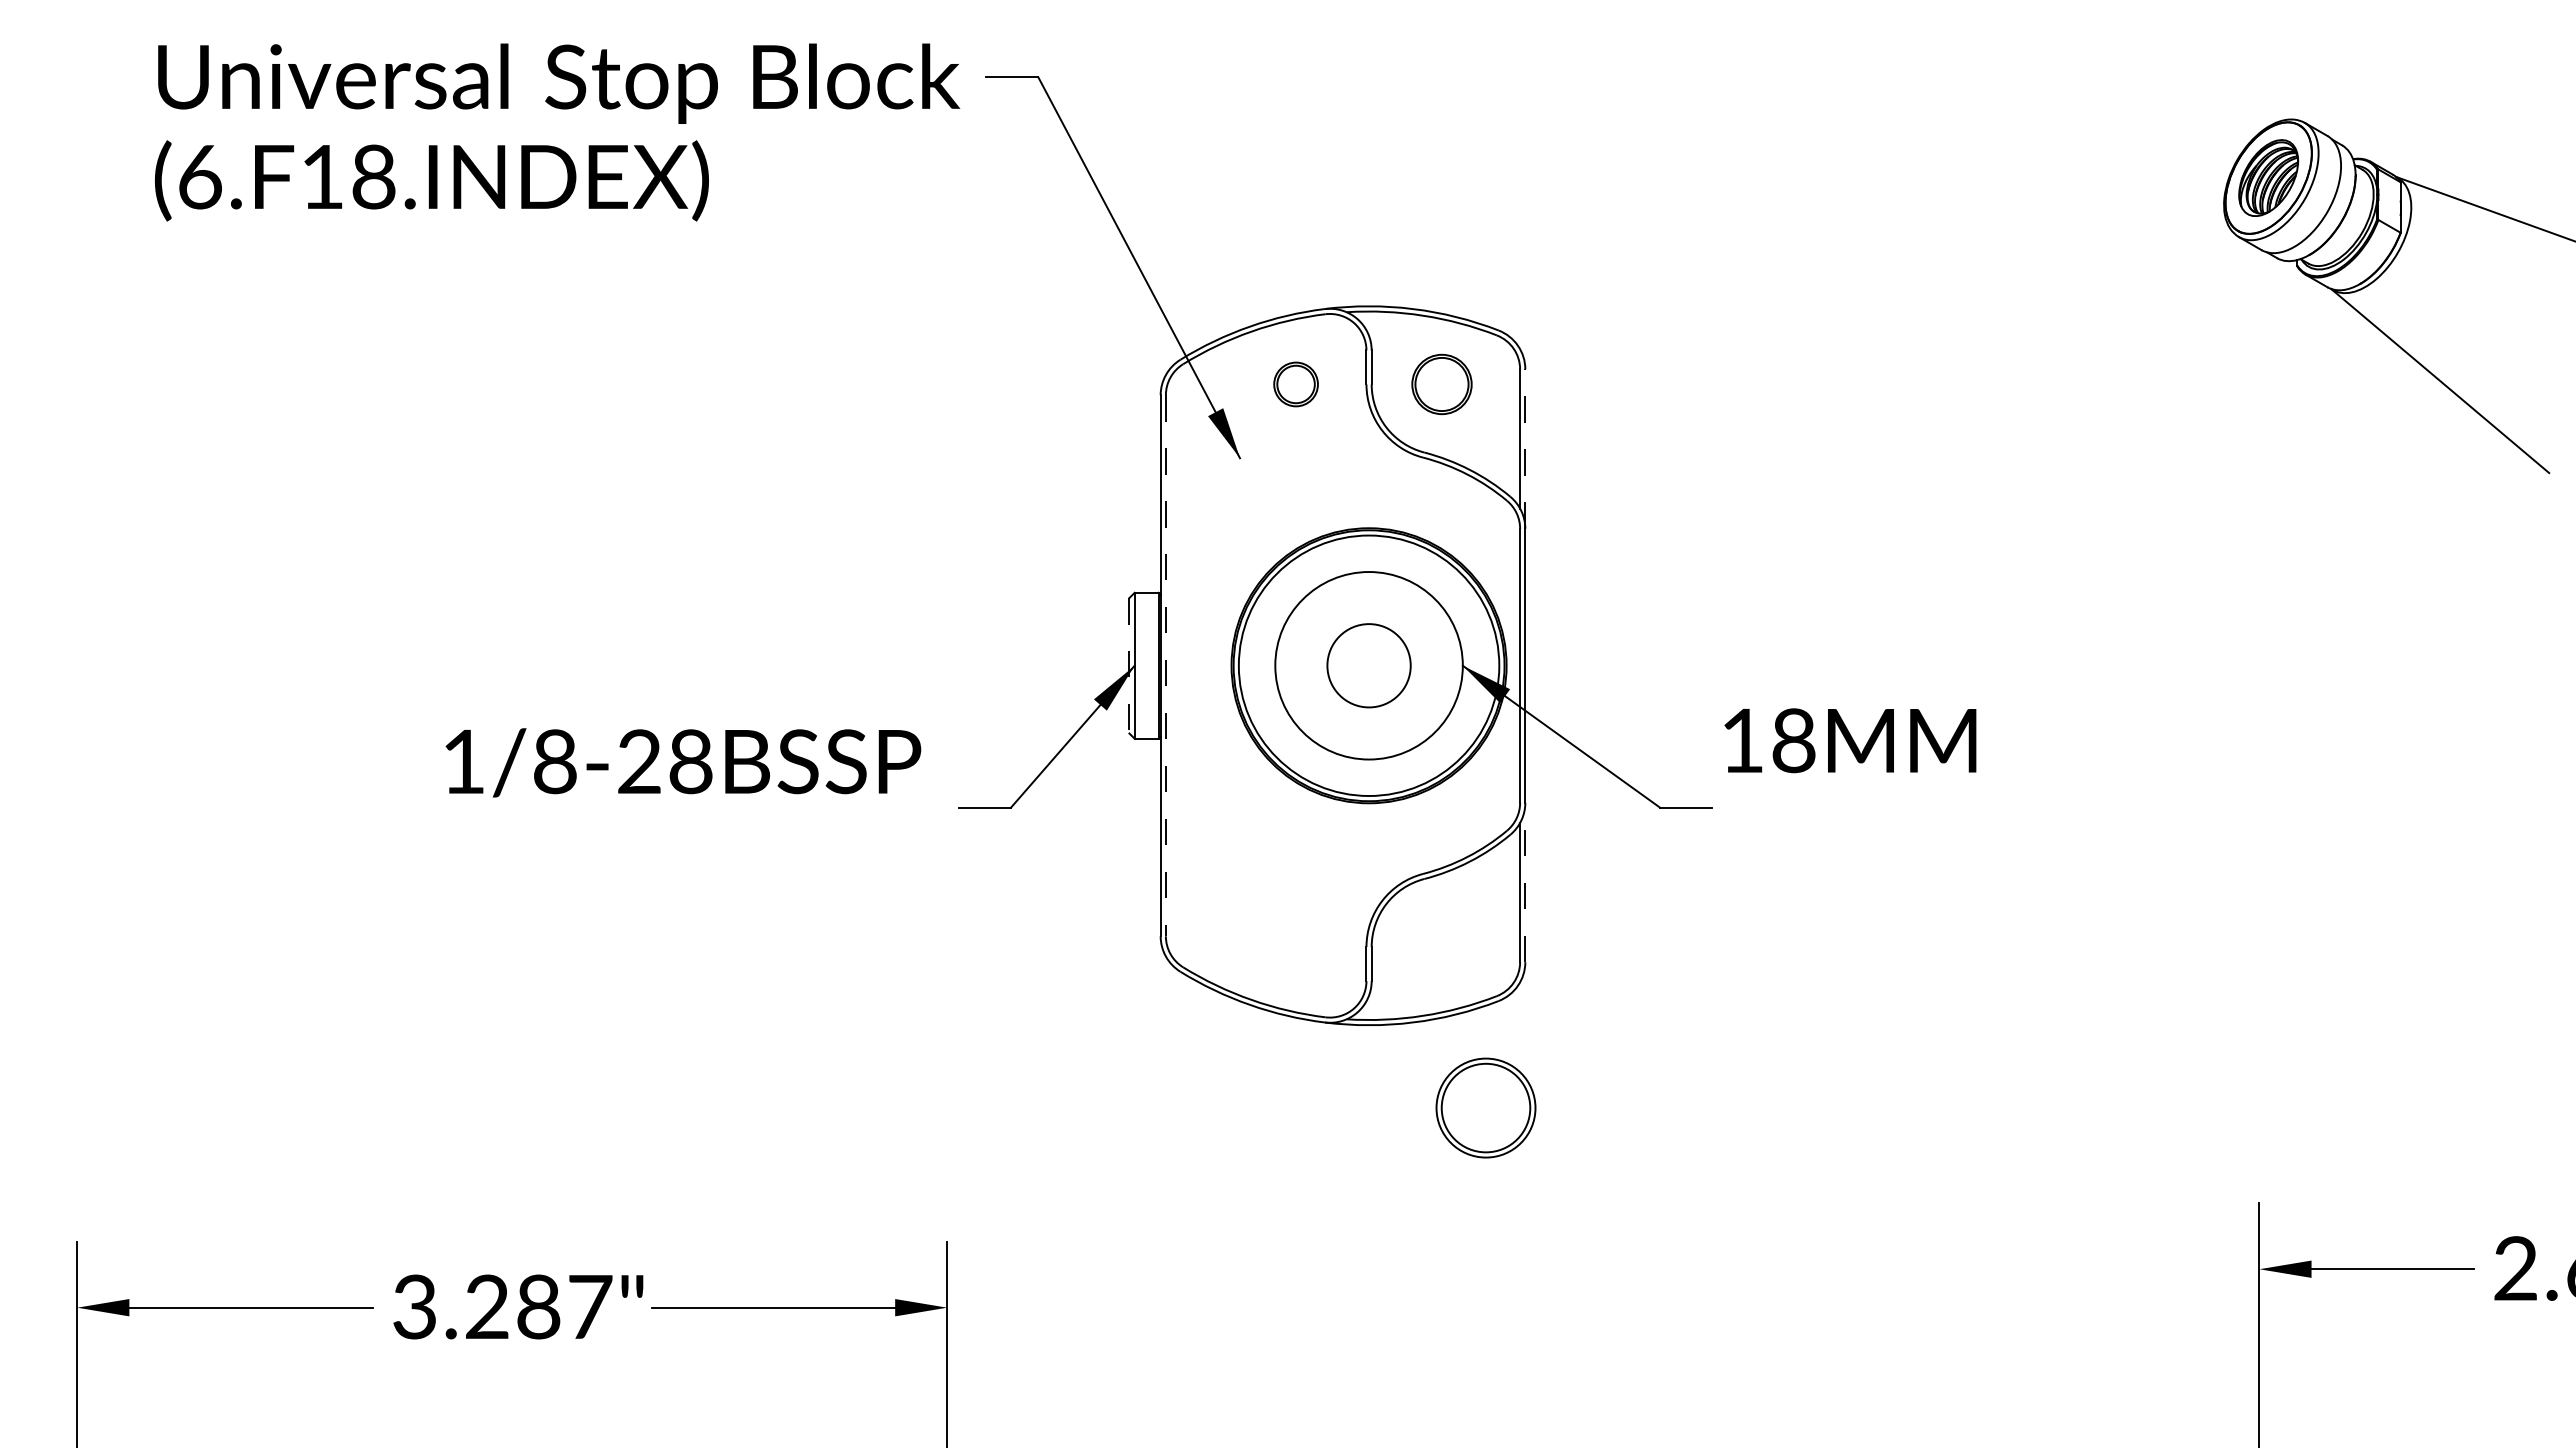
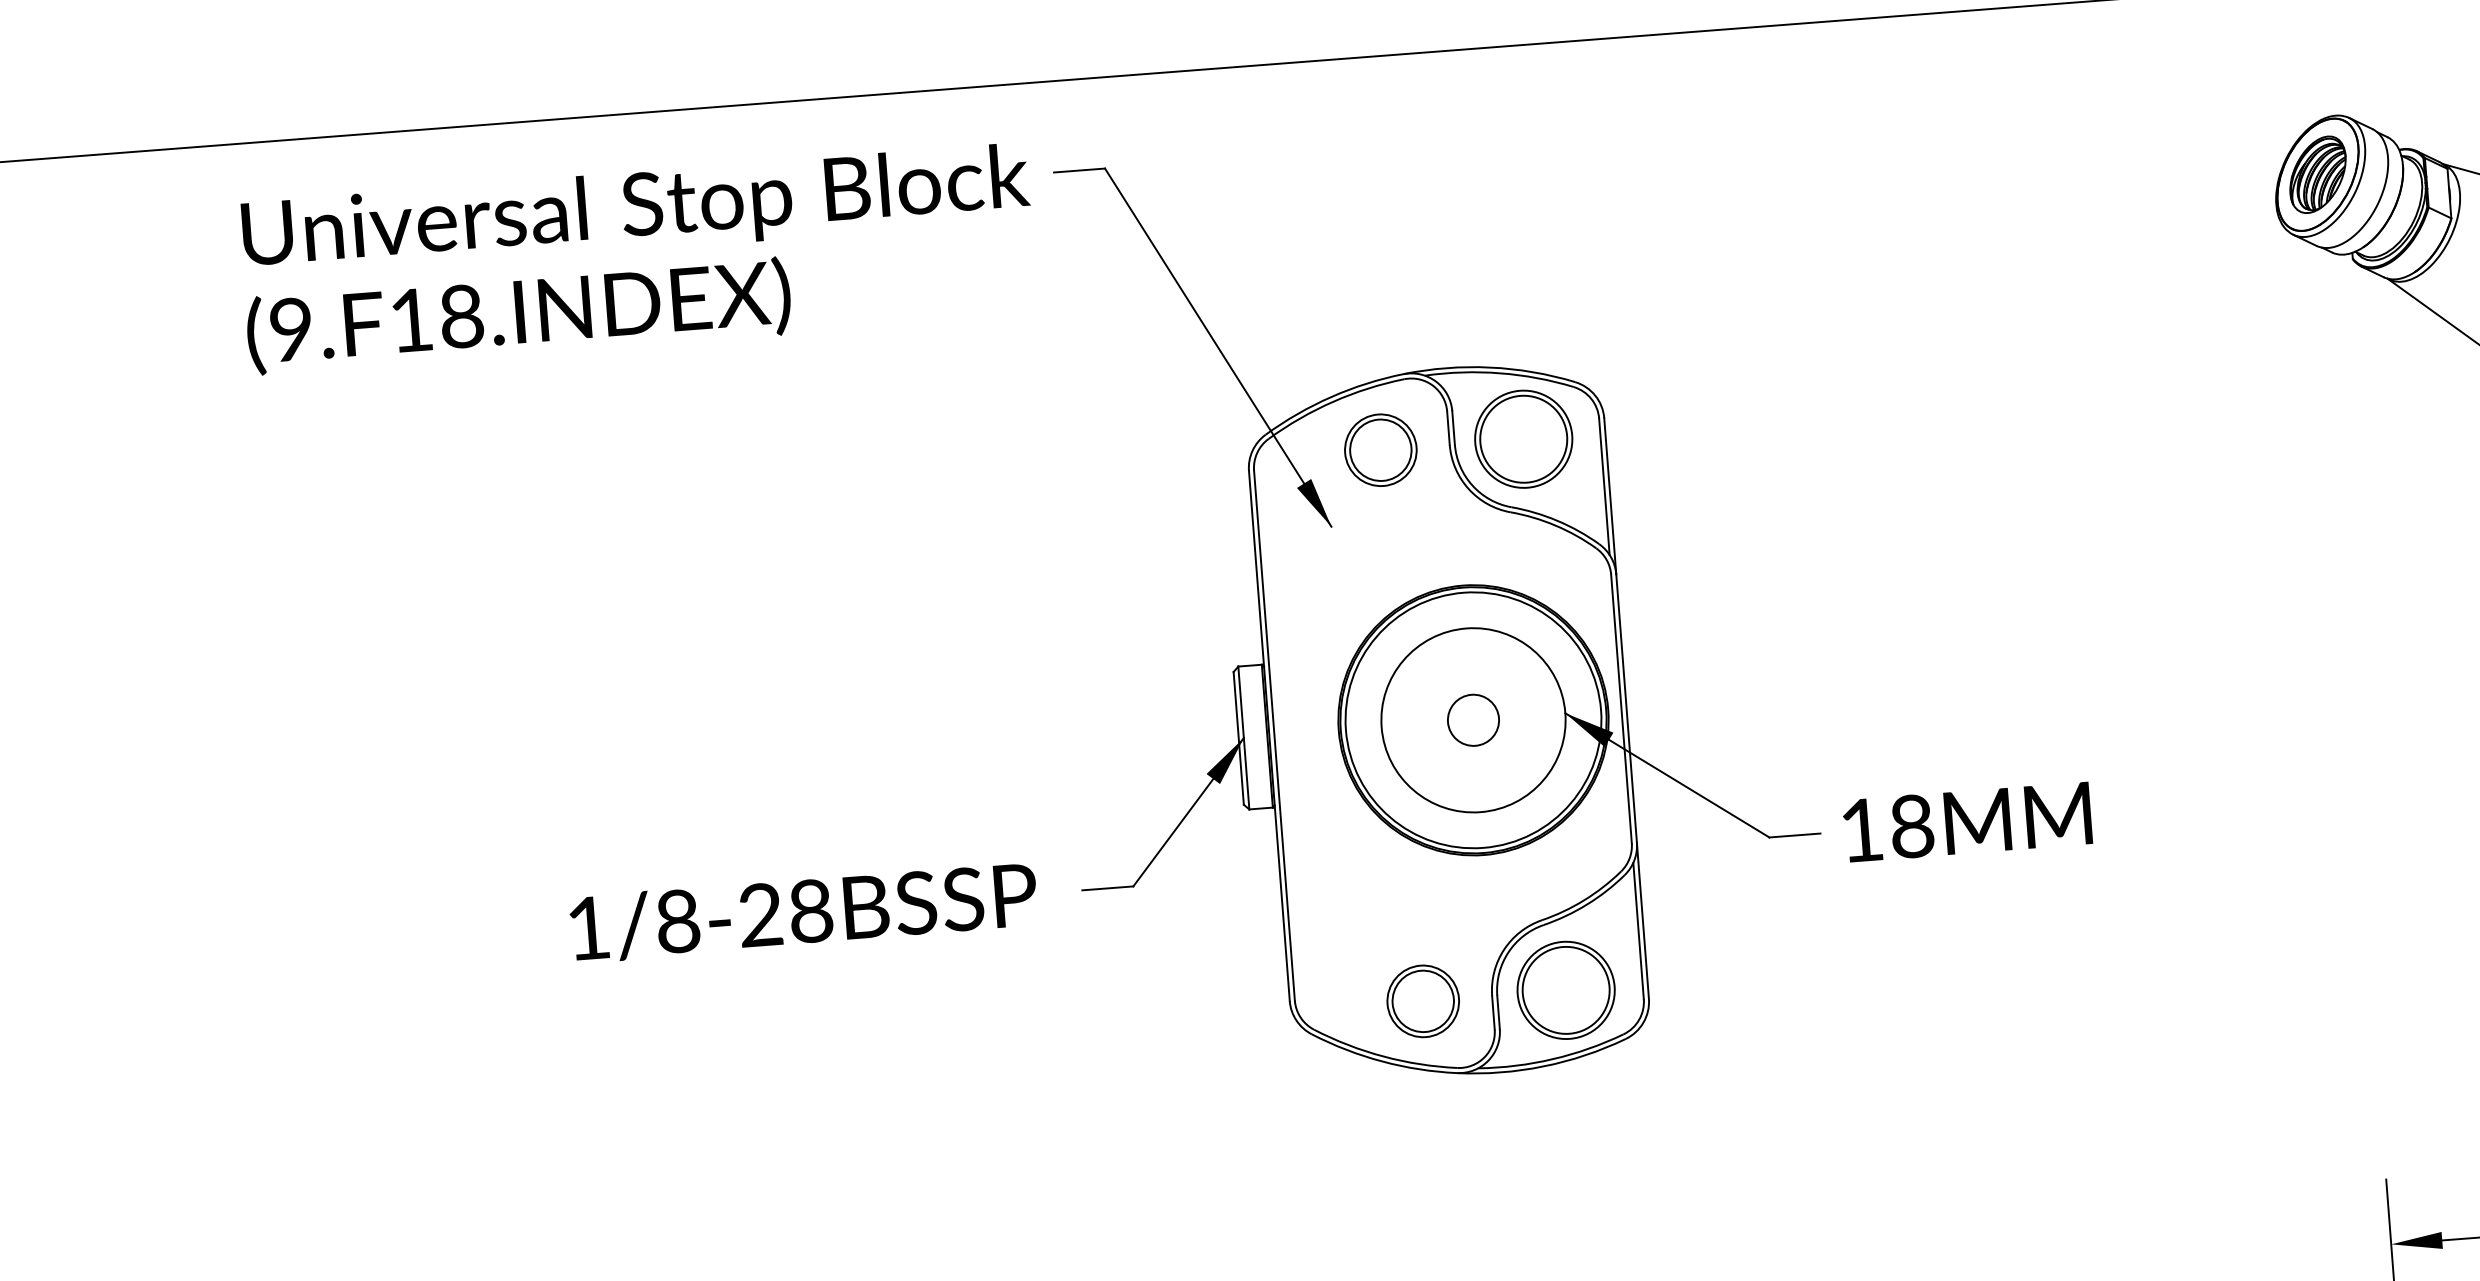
text: (200, 176) -> (291, 329), (6.F18.INDEX) -> (9.F18.INDEX)
part: (1295, 384) -> (1380, 450), size x1.67
part: (1441, 384) -> (1523, 439), size x1.67
line: (1525, 449) -> (1610, 496), dashed -> solid
line: (1129, 665) -> (1238, 738), dashed -> solid
line: (1165, 665) -> (1274, 735), dashed -> solid
circle: (1369, 665) -> (1473, 720), size x0.62
text: (1850, 740) -> (1967, 821), moved
text: (683, 762) -> (803, 912), moved
line: (1525, 882) -> (1643, 920), dashed -> solid
part: (1295, 946) -> (1422, 1000), added
part: (1485, 1107) -> (1565, 989), moved

